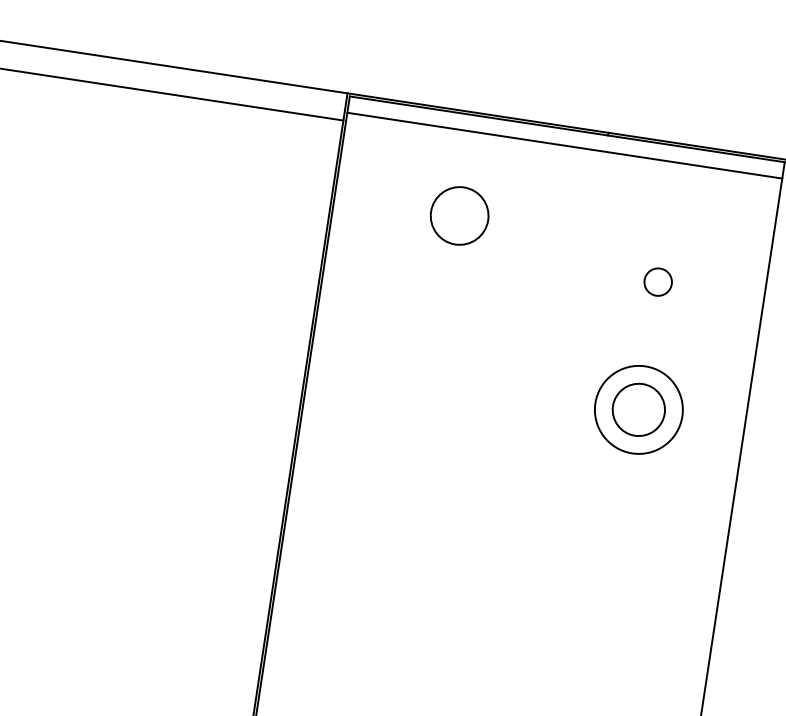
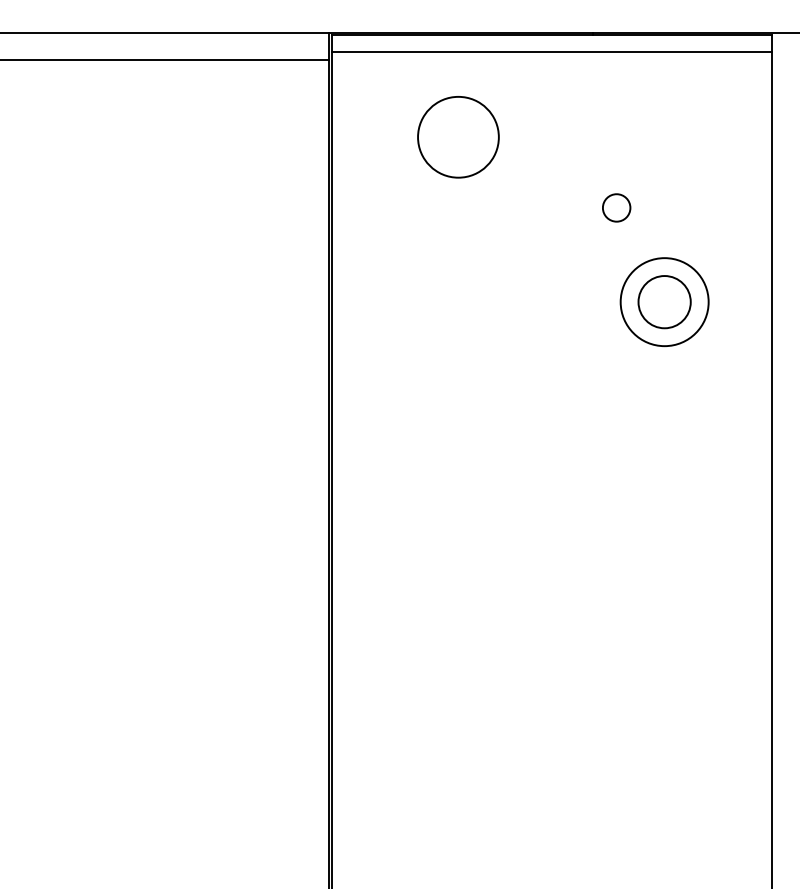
part: (459, 215) -> (458, 136), size x1.4
part: (658, 281) -> (616, 207), moved

